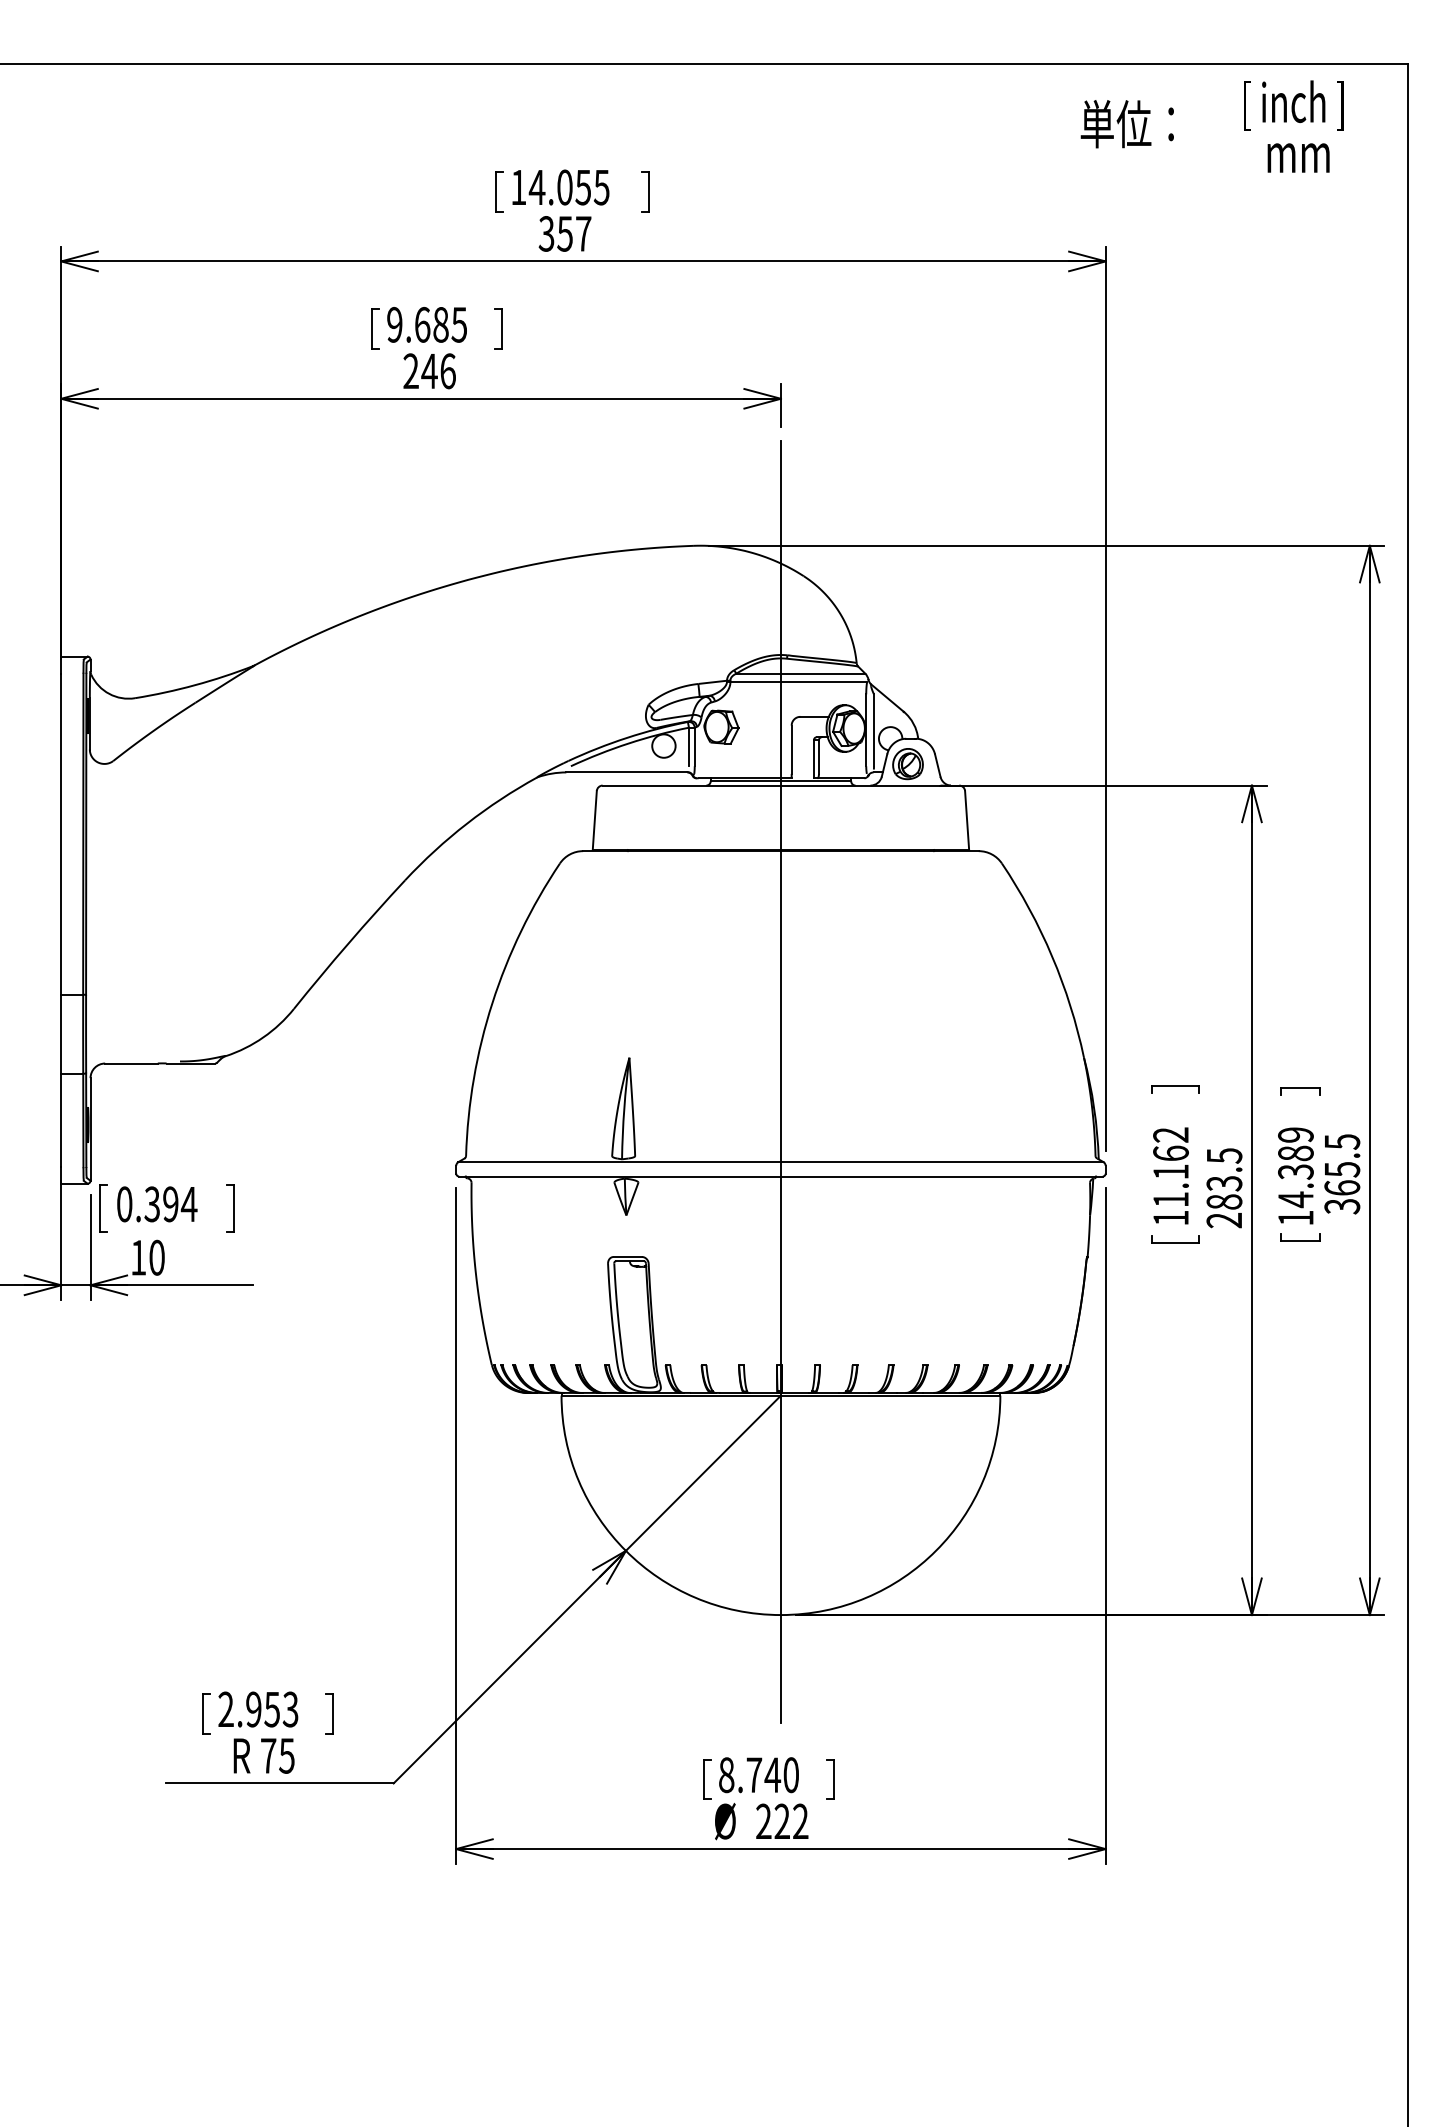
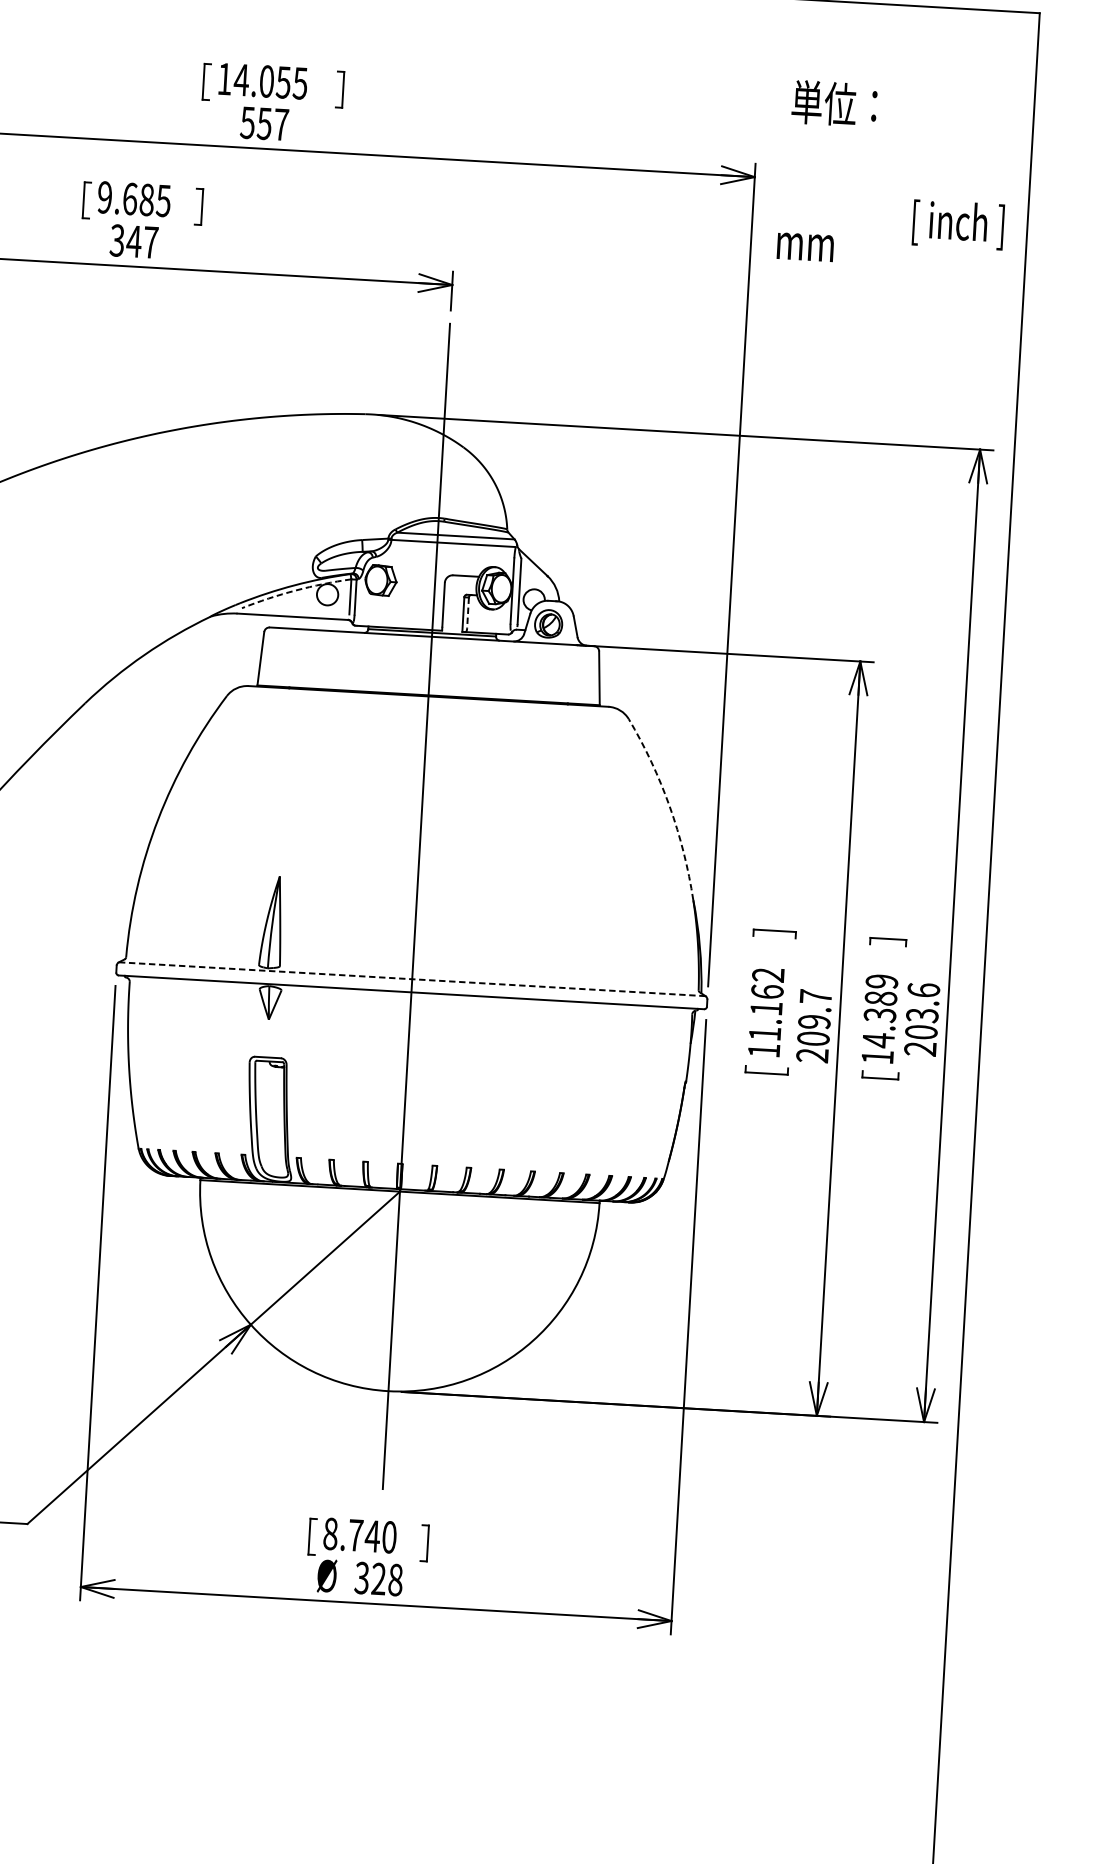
text: (1293, 105) -> (958, 224), moved
text: (1126, 124) -> (833, 104), moved
text: (1298, 157) -> (805, 246), moved
text: (546, 233) -> (247, 122), 357 -> 557
text: (429, 371) -> (134, 241), 246 -> 347
arc: (628, 743) -> (295, 590), solid -> dashed
line: (818, 757) -> (467, 613), solid -> dashed
arc: (1052, 956) -> (669, 806), solid -> dashed
line: (780, 1162) -> (411, 979), solid -> dashed
text: (1342, 1174) -> (922, 1019), 365.5 -> 203.6
text: (1224, 1178) -> (814, 1017), 283.5 -> 209.7
text: (781, 1821) -> (378, 1578), 222 -> 328

